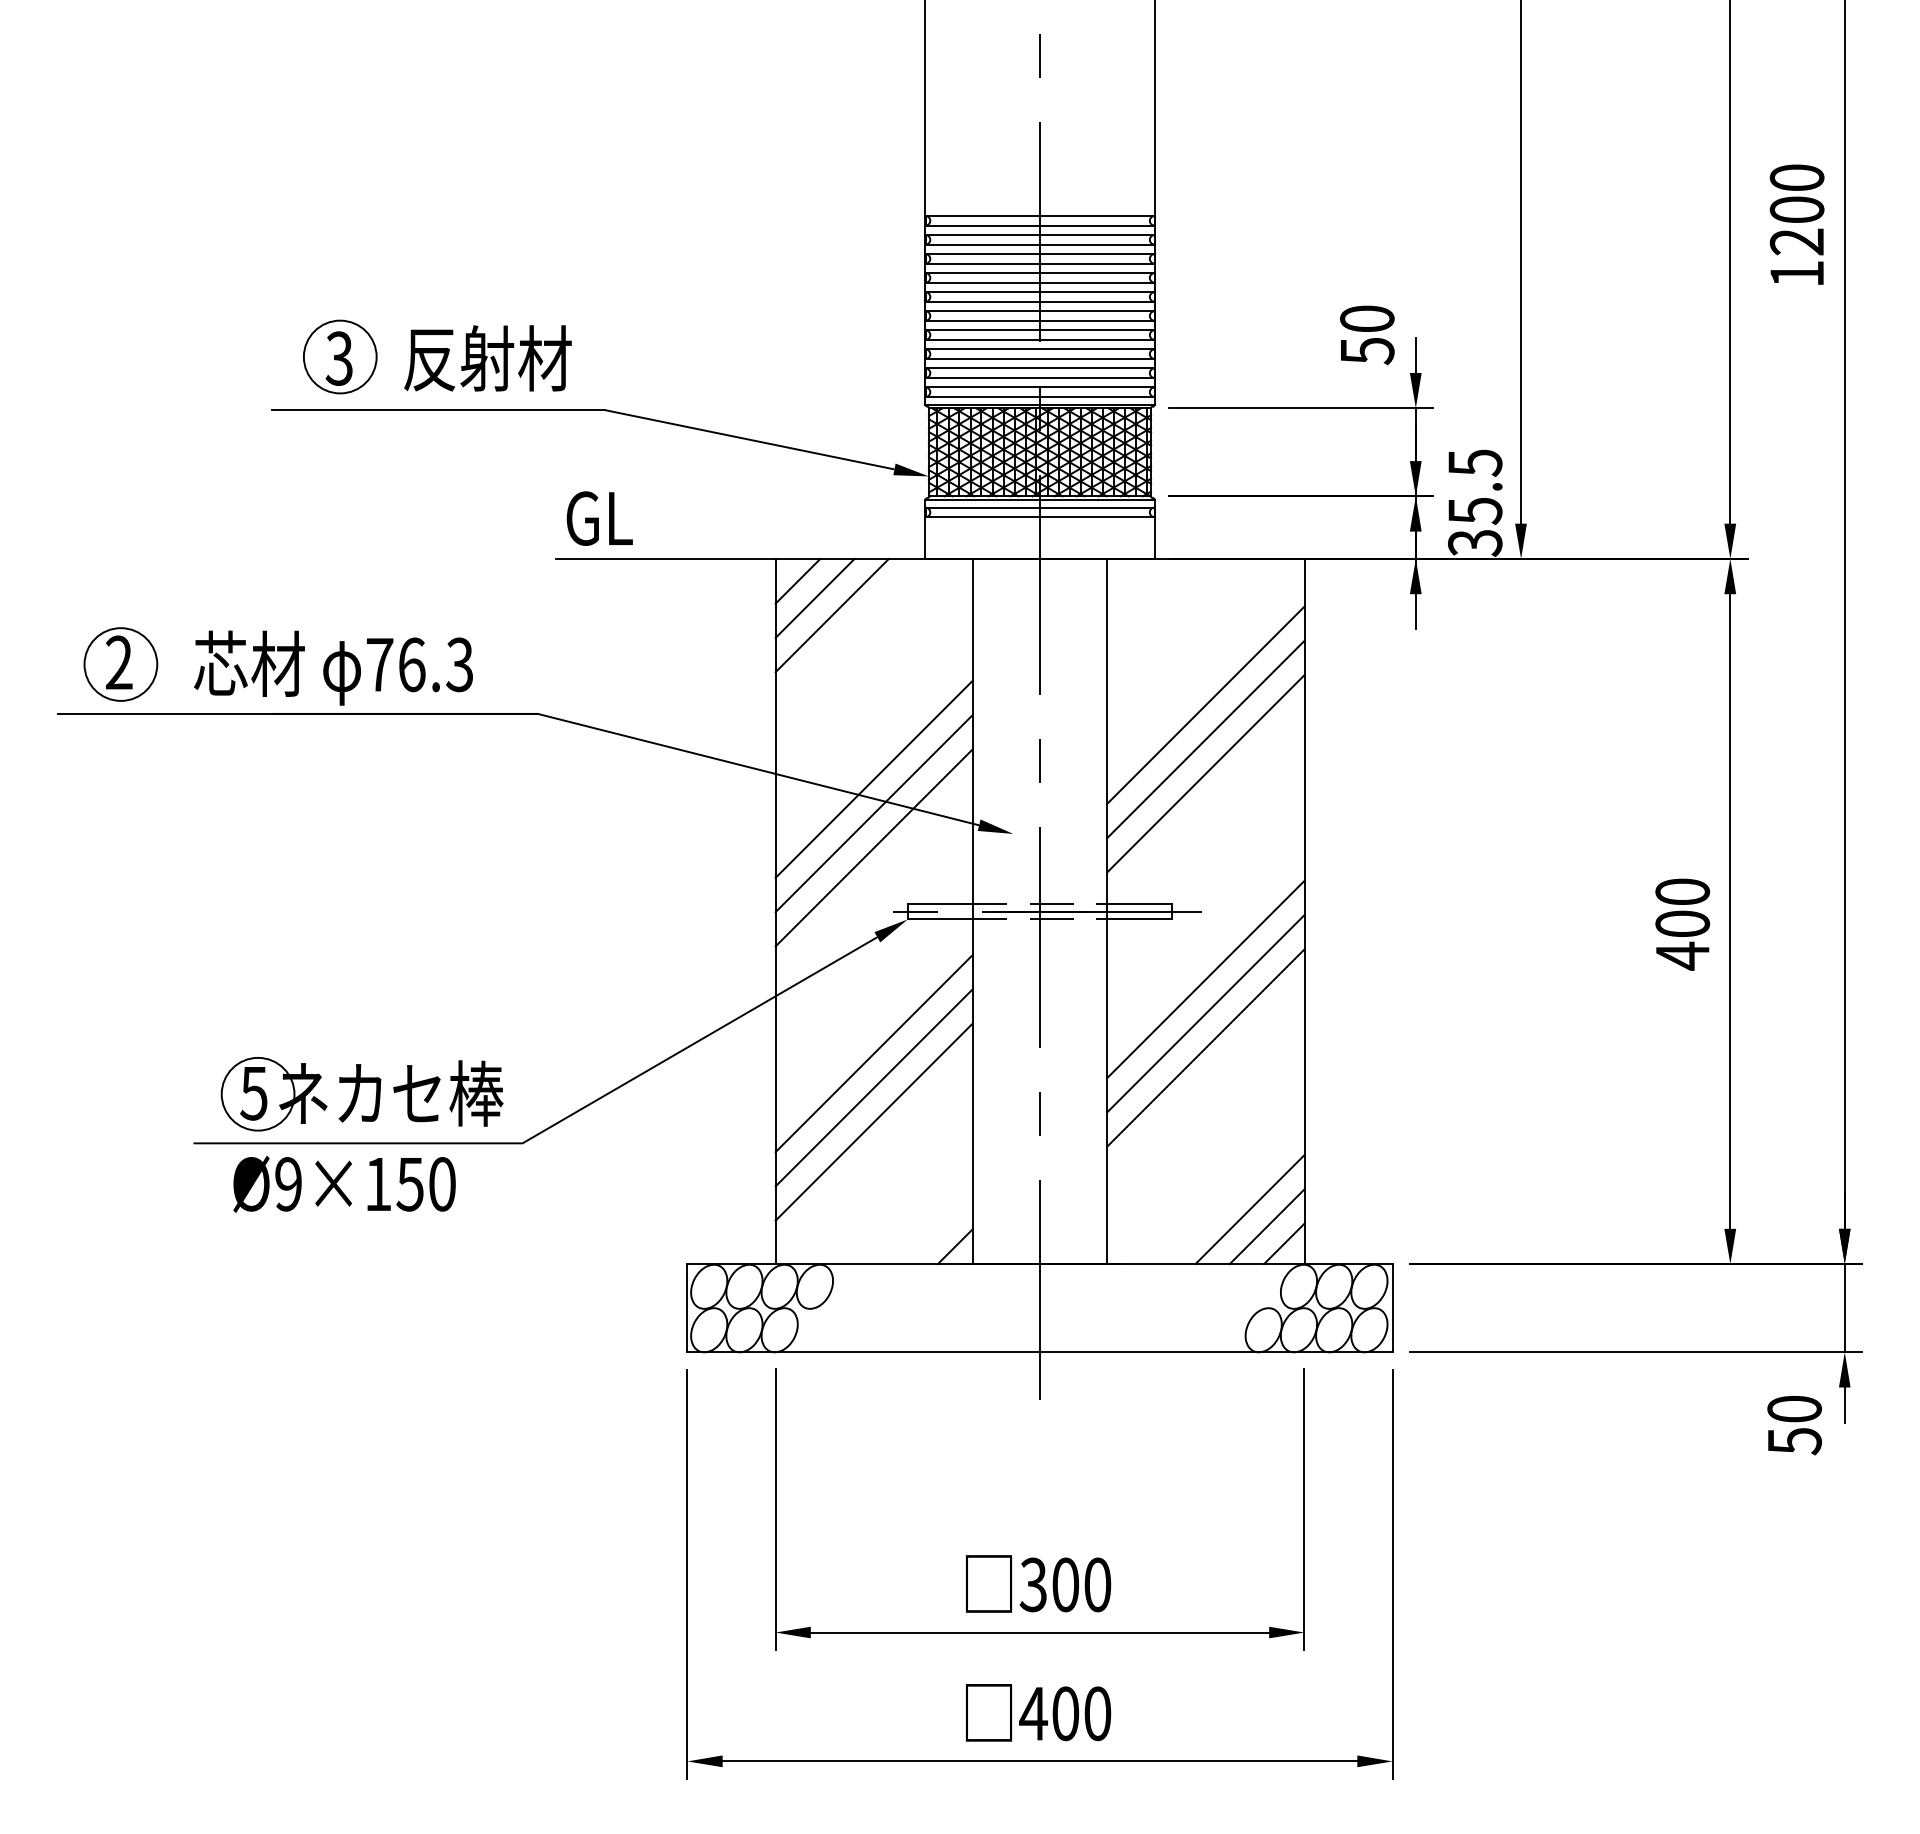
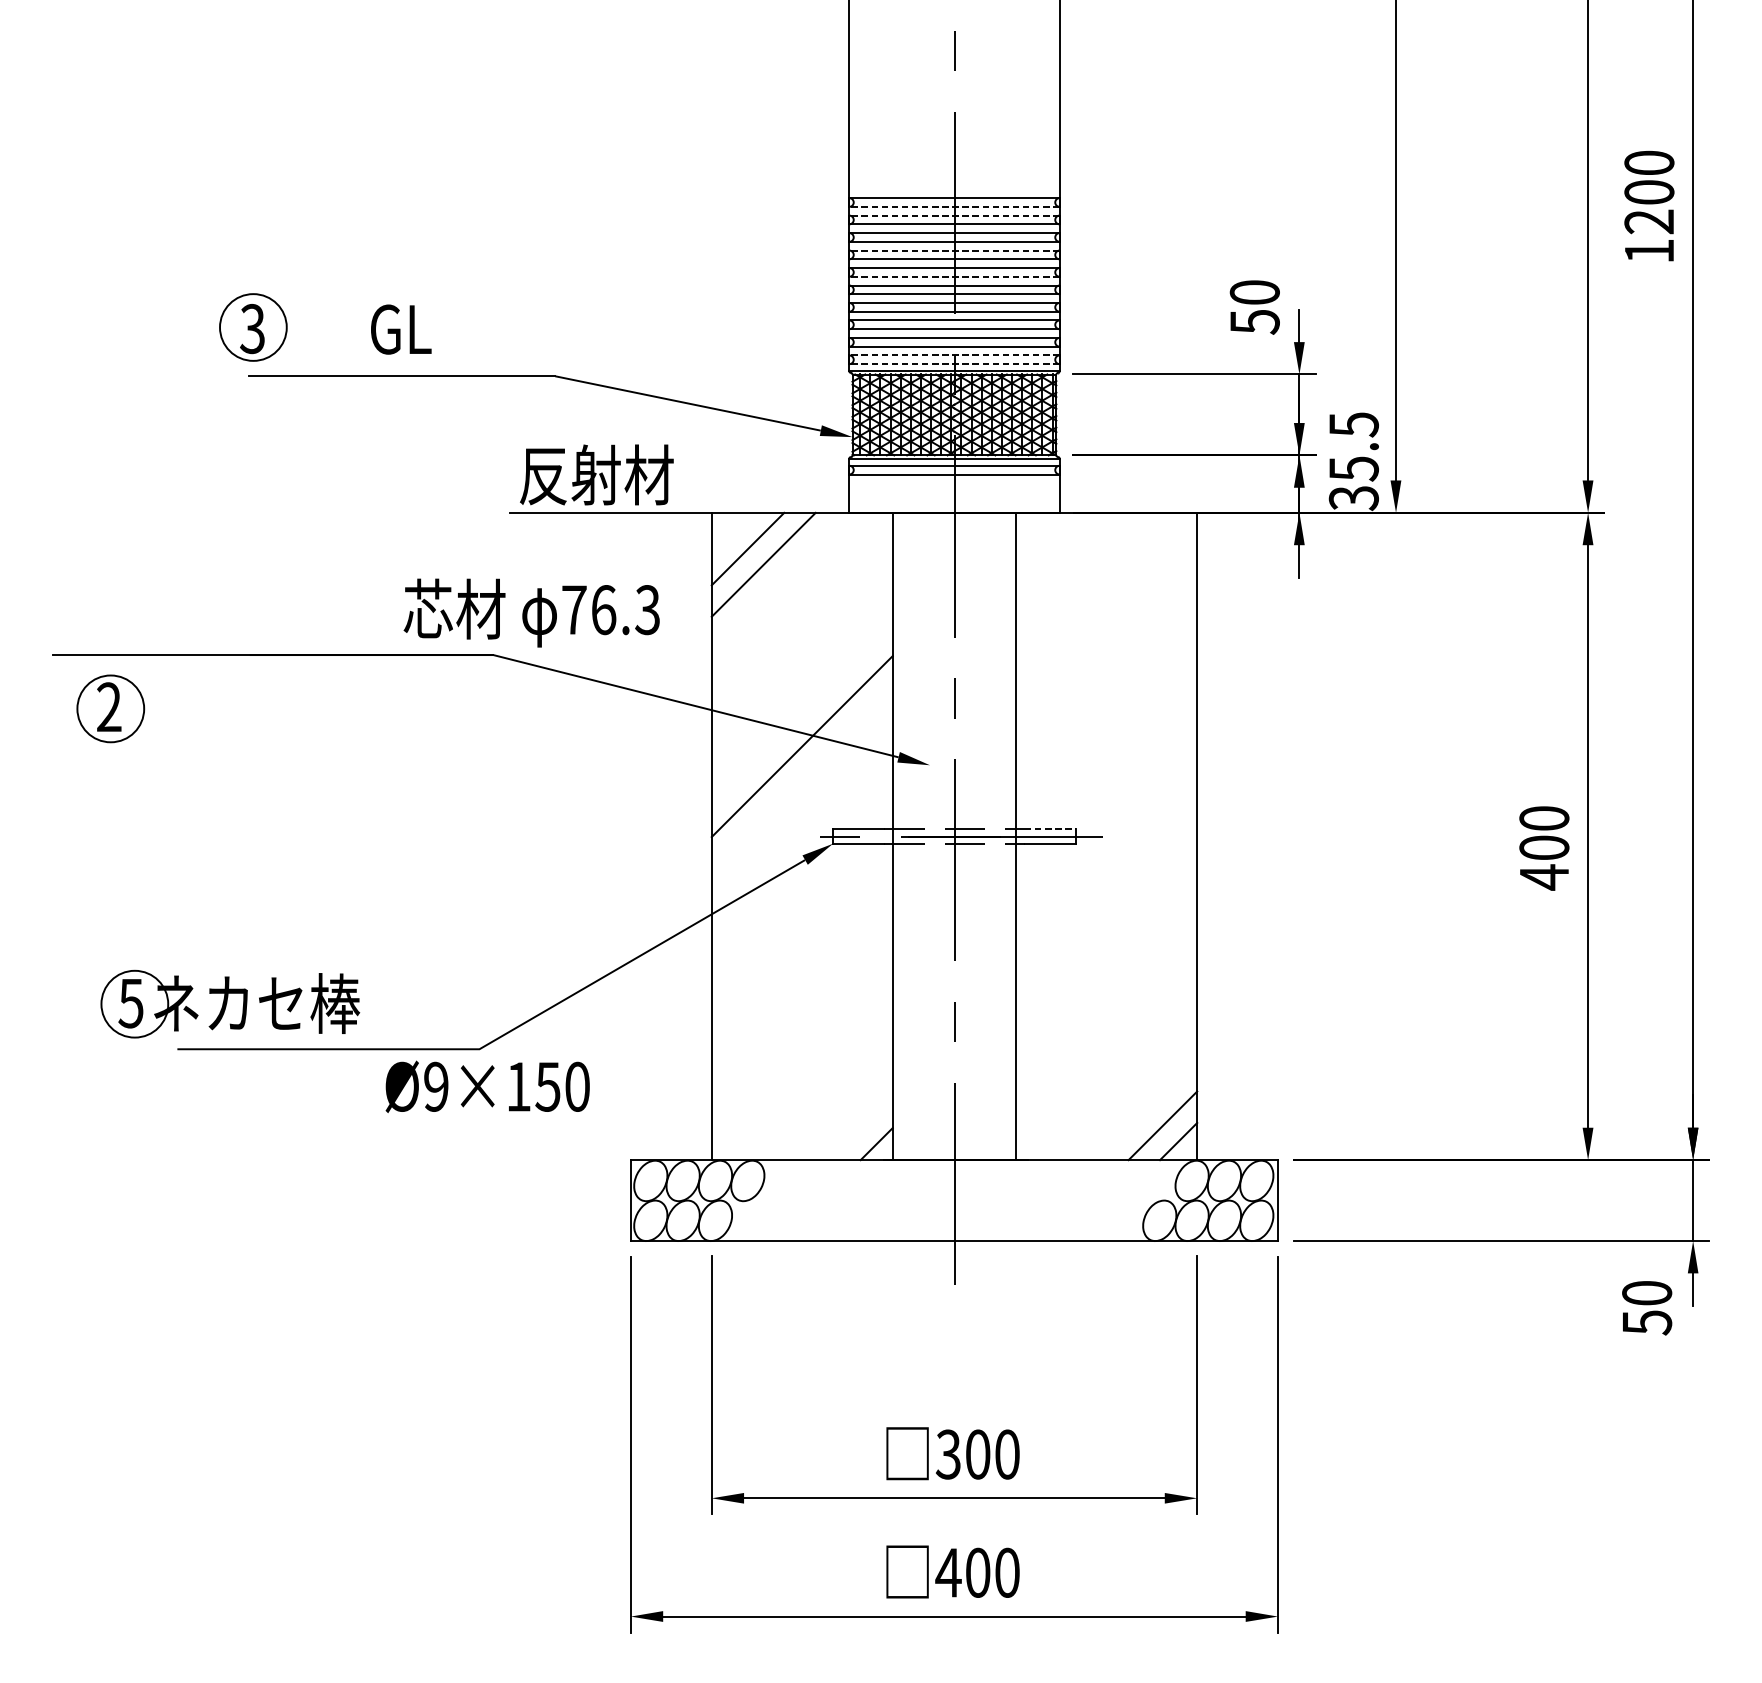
line: (1040, 225) -> (954, 206), solid -> dashed
line: (1040, 235) -> (954, 215), solid -> dashed
line: (1040, 273) -> (954, 250), solid -> dashed
line: (1040, 301) -> (954, 276), solid -> dashed
part: (340, 356) -> (253, 327), moved
text: (487, 358) -> (447, 328), 反射材 -> GL
line: (1040, 387) -> (954, 355), solid -> dashed
line: (1040, 396) -> (954, 363), solid -> dashed
text: (650, 517) -> (596, 474), GL -> 反射材
line: (797, 580) -> (731, 532), removed
part: (120, 664) -> (110, 708), moved
text: (333, 667) -> (531, 612), moved
line: (1205, 704) -> (1106, 646), removed
line: (1205, 739) -> (1106, 678), removed
line: (1205, 773) -> (1106, 709), removed
line: (873, 778) -> (801, 714), removed
line: (873, 847) -> (801, 777), removed
line: (1144, 903) -> (1050, 829), solid -> dashed
line: (1205, 979) -> (1106, 898), removed
line: (1205, 1013) -> (1106, 930), removed
line: (1205, 1047) -> (1106, 961), removed
line: (873, 1053) -> (801, 966), removed
line: (873, 1087) -> (801, 998), removed
part: (361, 1094) -> (229, 1004), moved
line: (873, 1121) -> (801, 1029), removed
text: (344, 1183) -> (487, 1086), moved
line: (1249, 1209) -> (1146, 1109), removed

